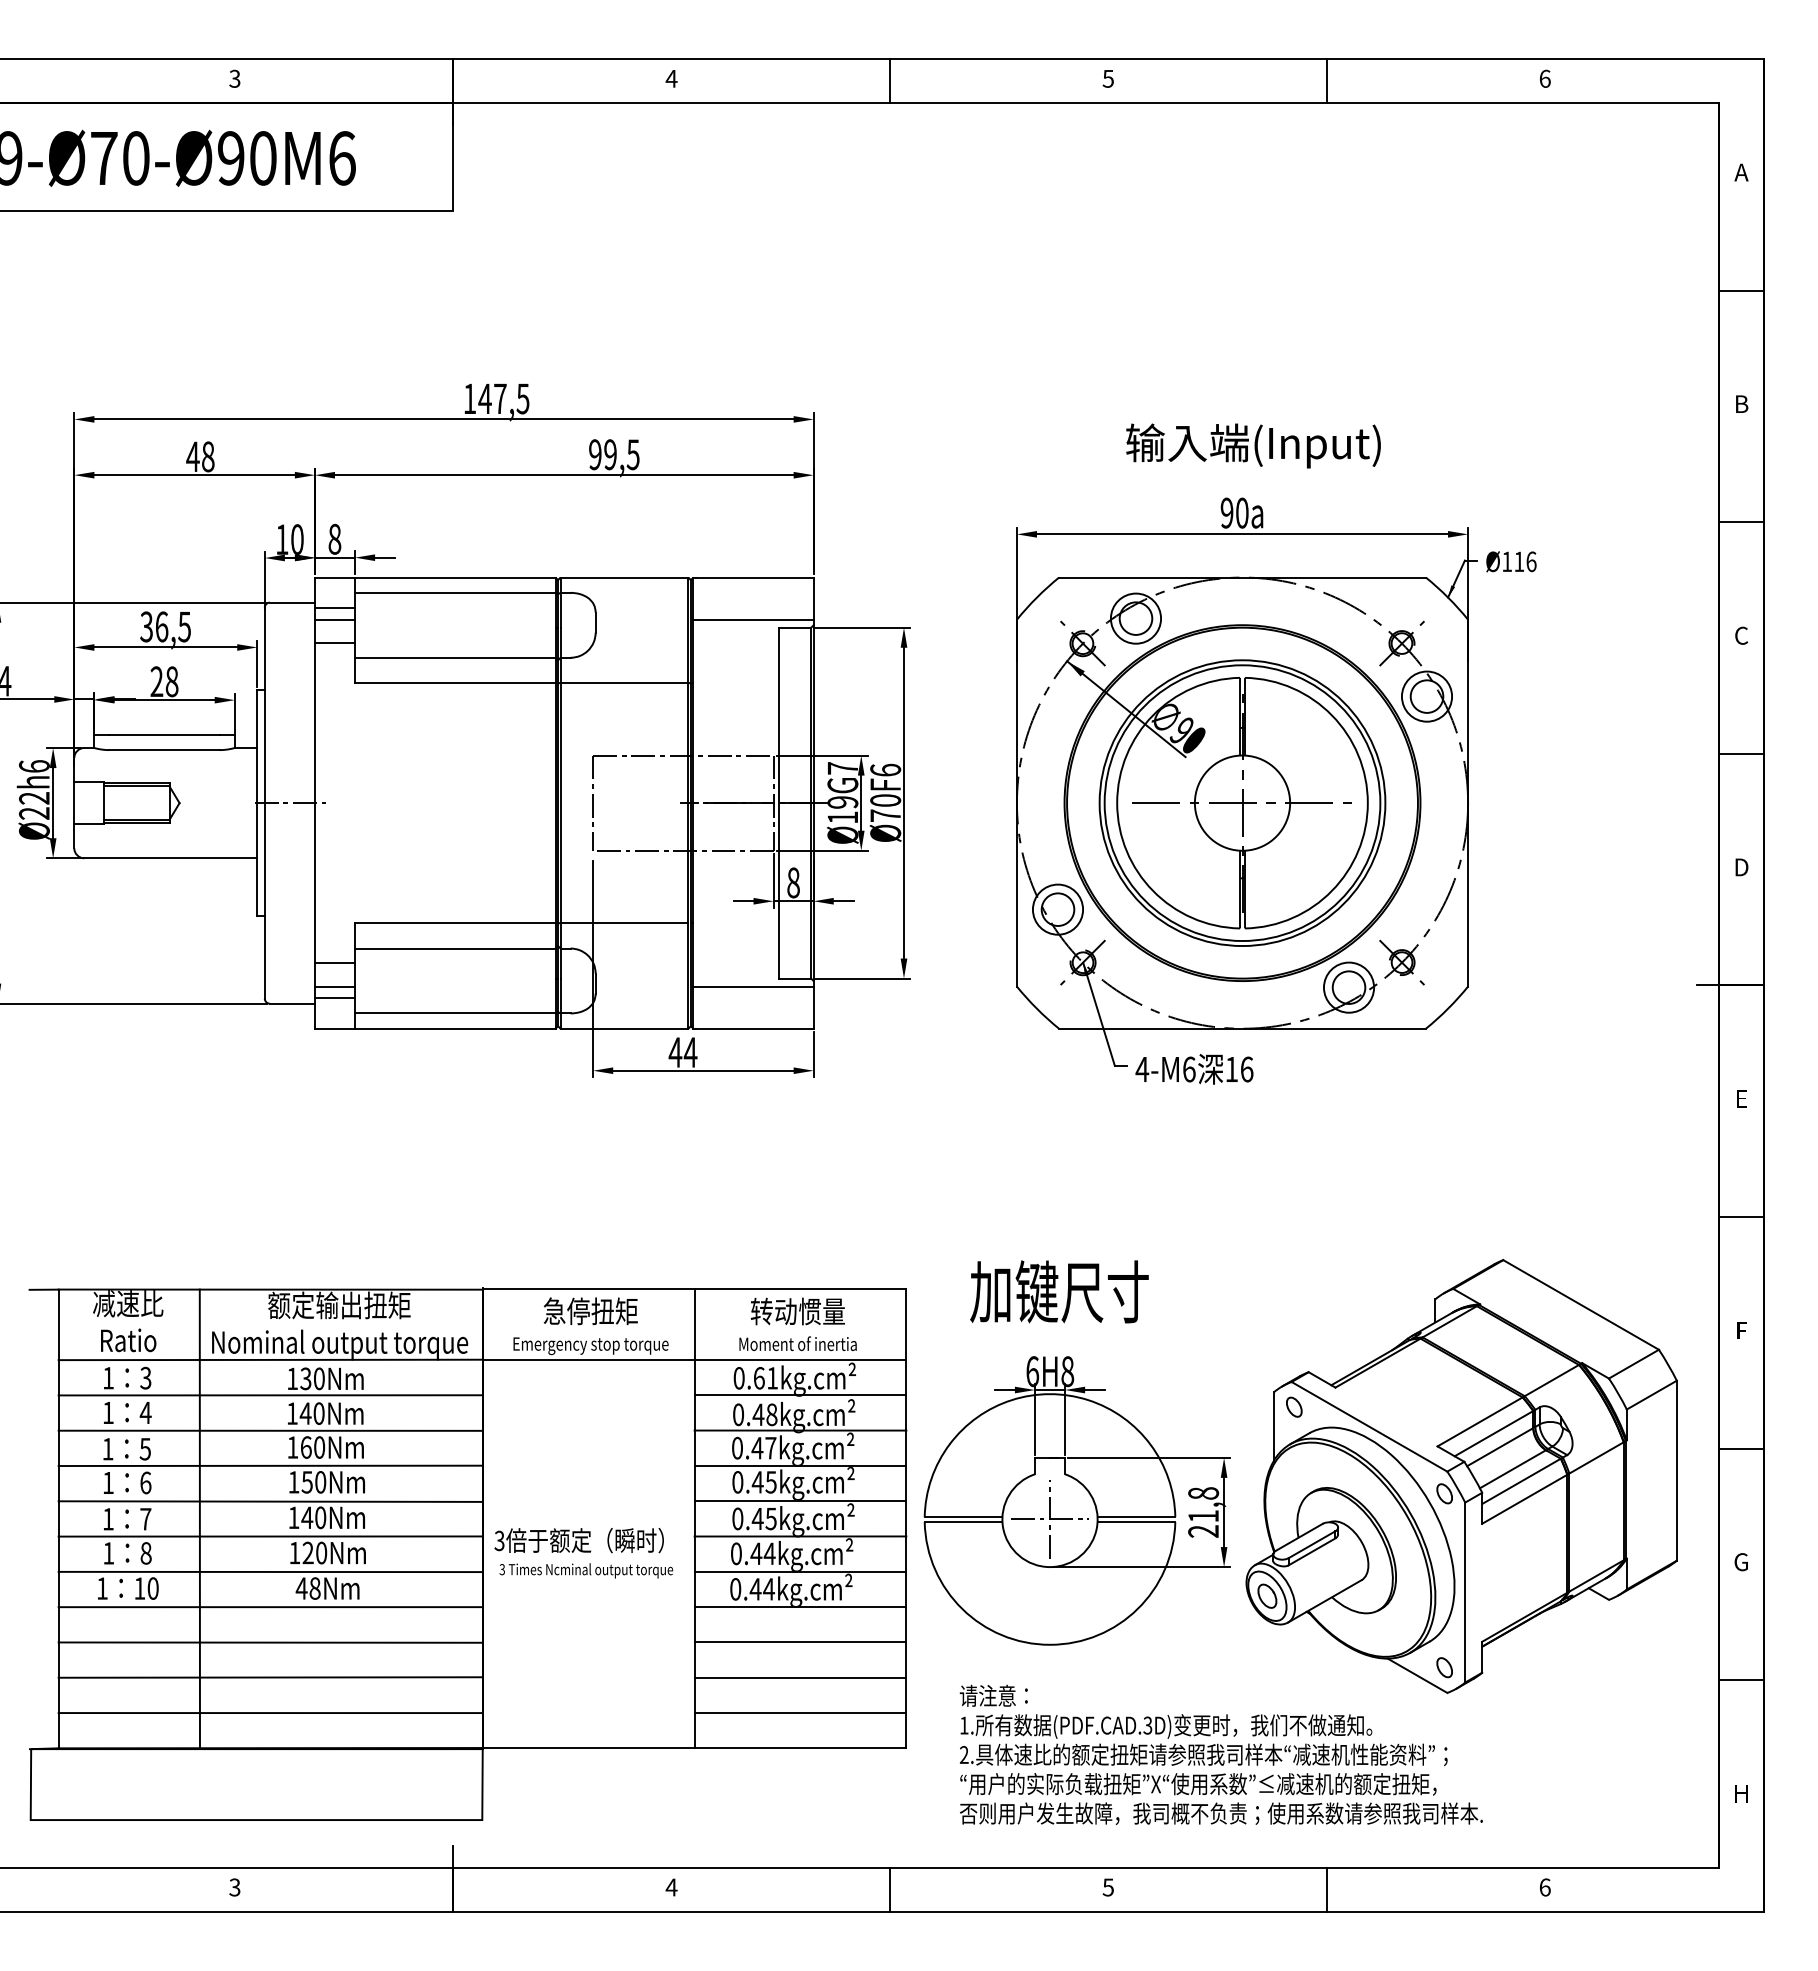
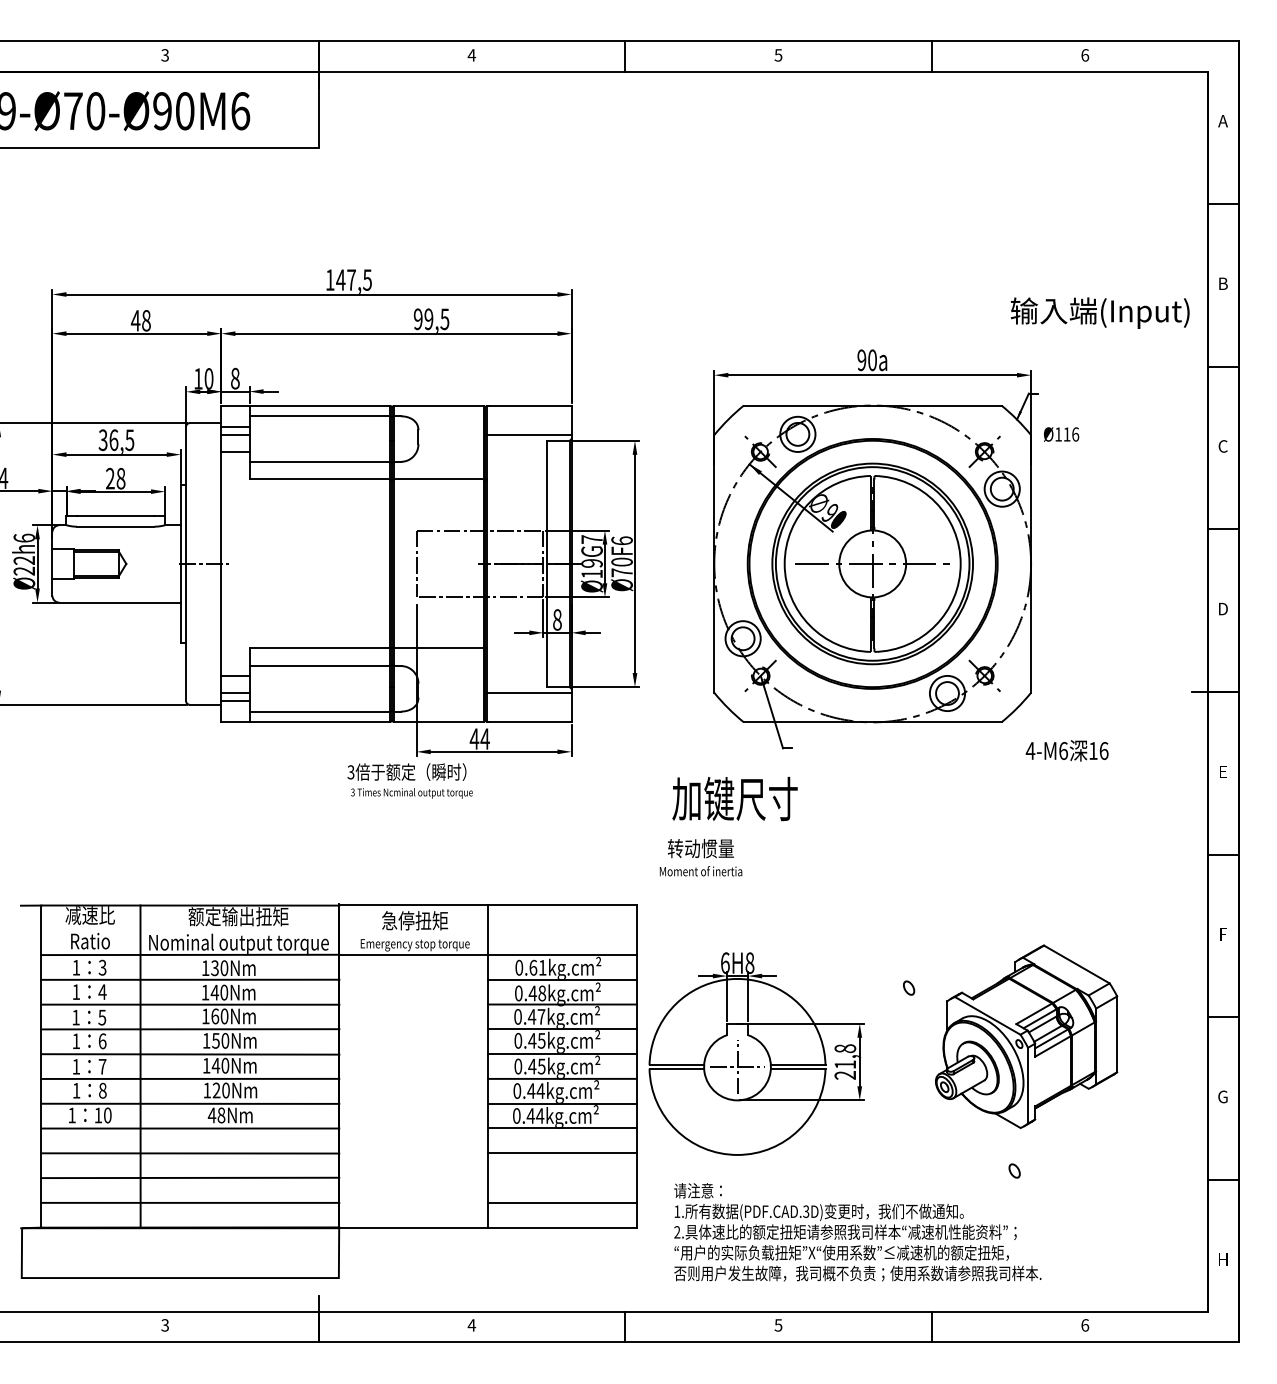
text: (1253, 445) -> (1100, 312), moved
text: (1511, 561) -> (1061, 434), moved
text: (1194, 1069) -> (1067, 750), moved
text: (1059, 1291) -> (735, 798), moved
text: (797, 1324) -> (700, 857), moved
part: (1461, 1476) -> (1026, 1036), size x0.6
text: (583, 1553) -> (409, 781), moved
line: (800, 1677) -> (562, 1177), removed

